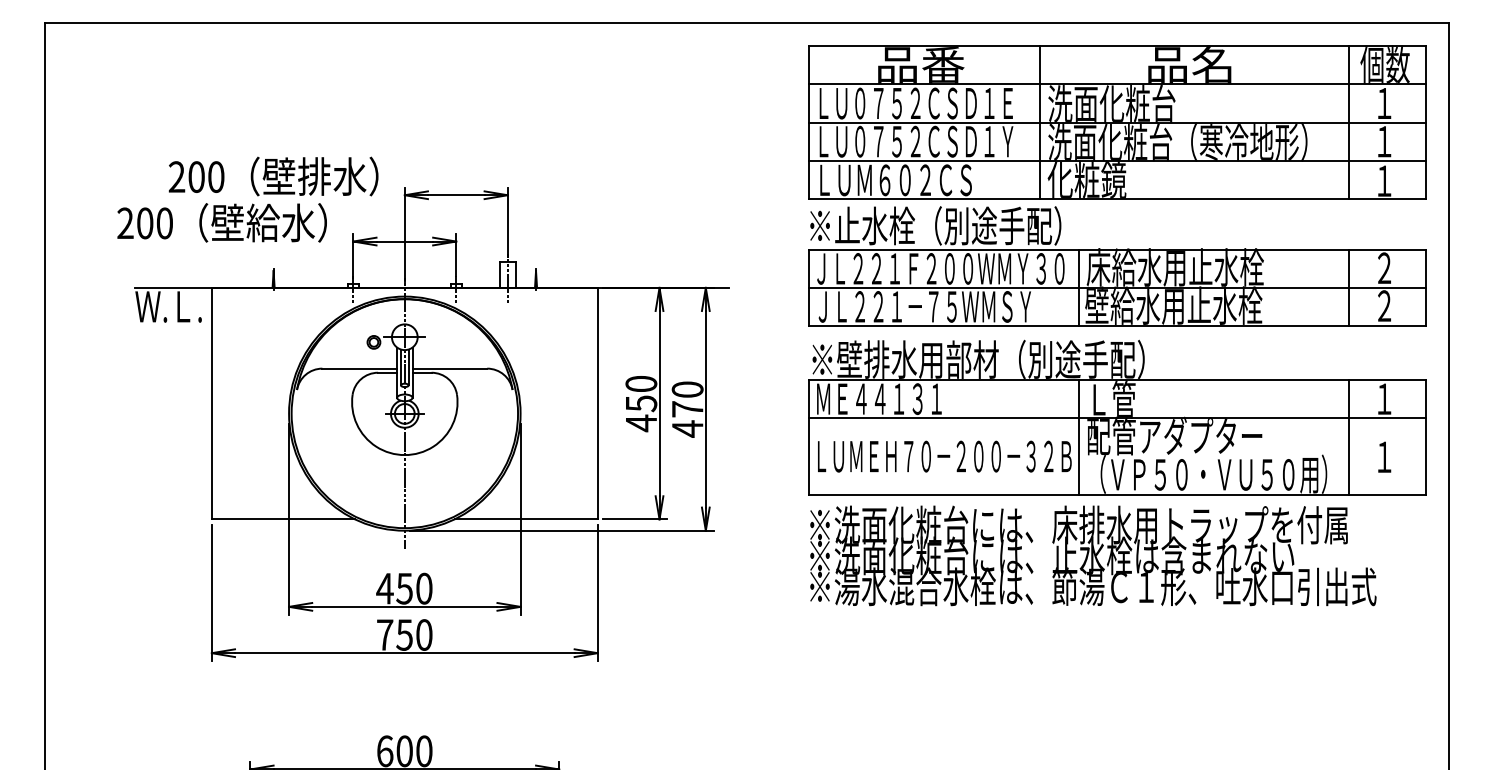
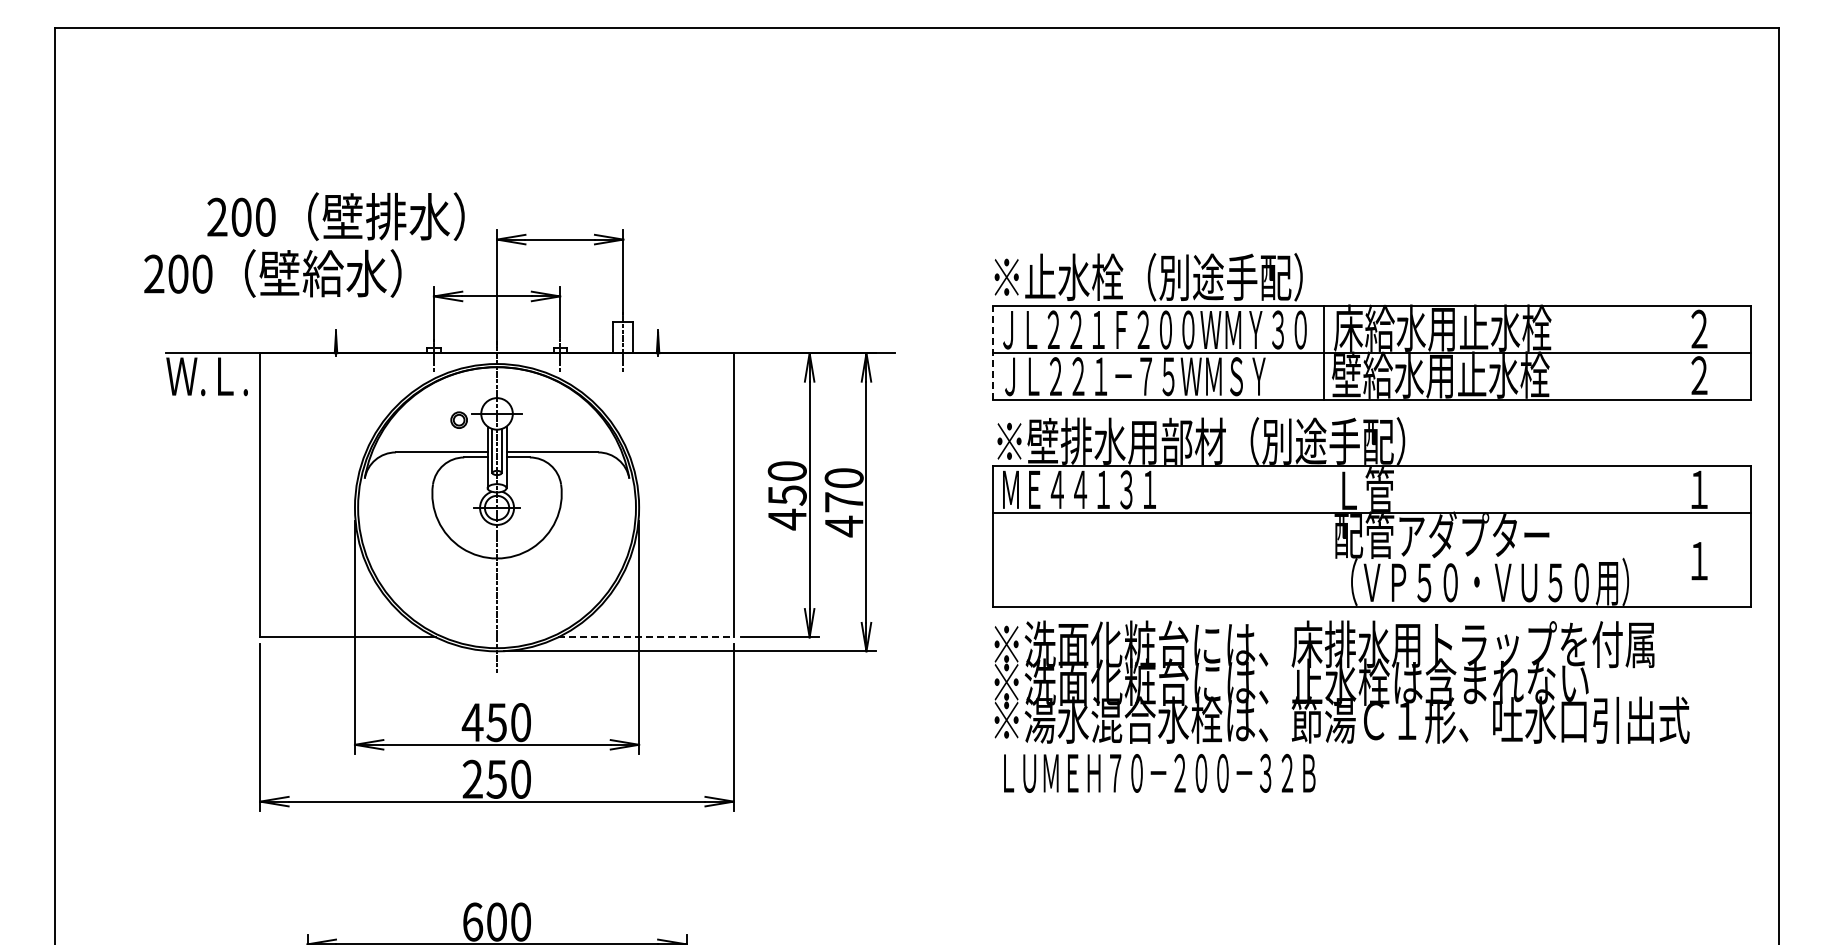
part: (1117, 122) -> (1371, 150), removed
line: (808, 288) -> (992, 353), solid -> dashed
line: (1348, 288) -> (1655, 353), removed
line: (1079, 437) -> (1324, 536), removed
line: (1348, 437) -> (1655, 536), removed
text: (944, 455) -> (1159, 772), moved
line: (525, 519) -> (645, 637), solid -> dashed
text: (384, 634) -> (472, 778), 750 -> 250

